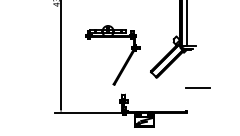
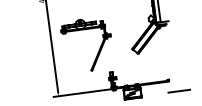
part: (125, 61) -> (99, 49), moved
line: (197, 87) -> (178, 90), moved

